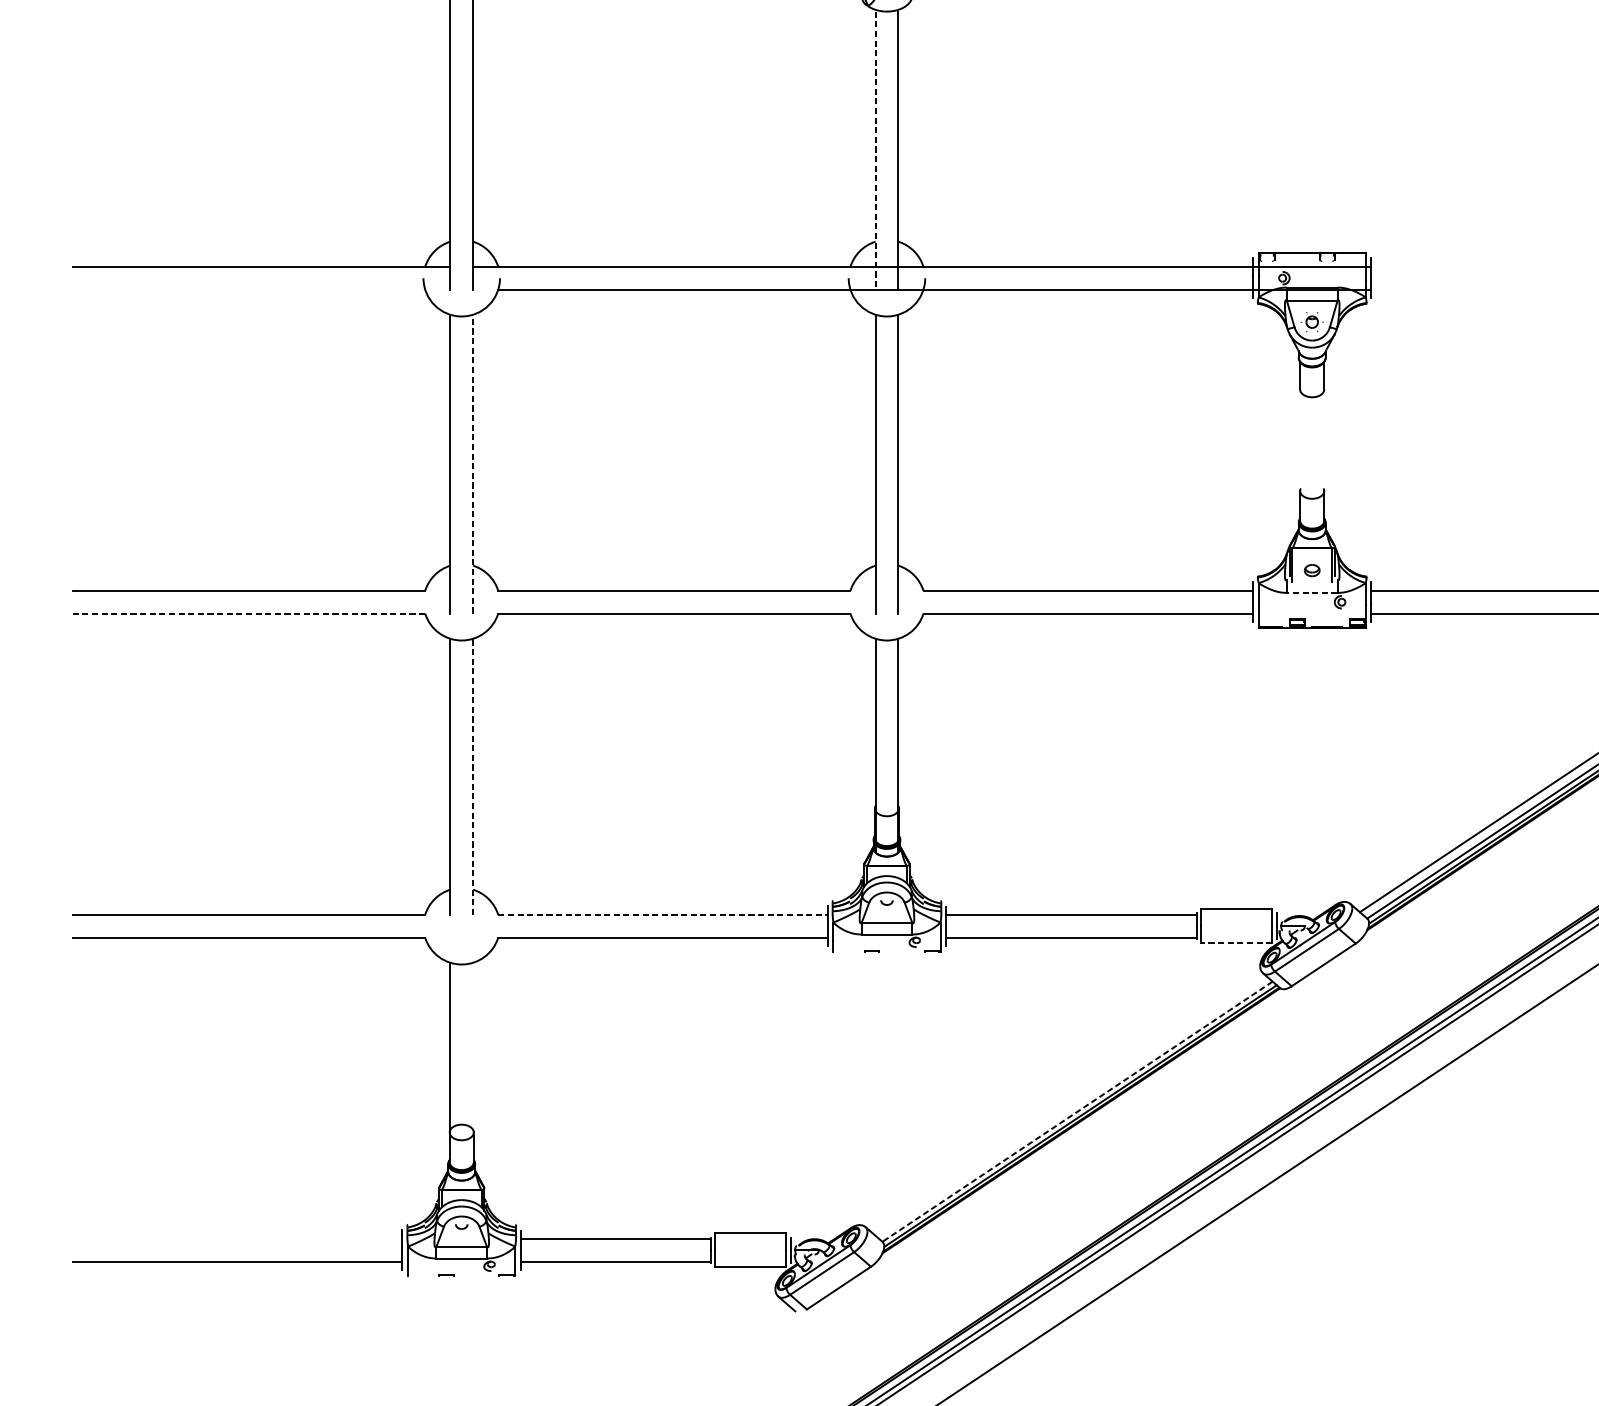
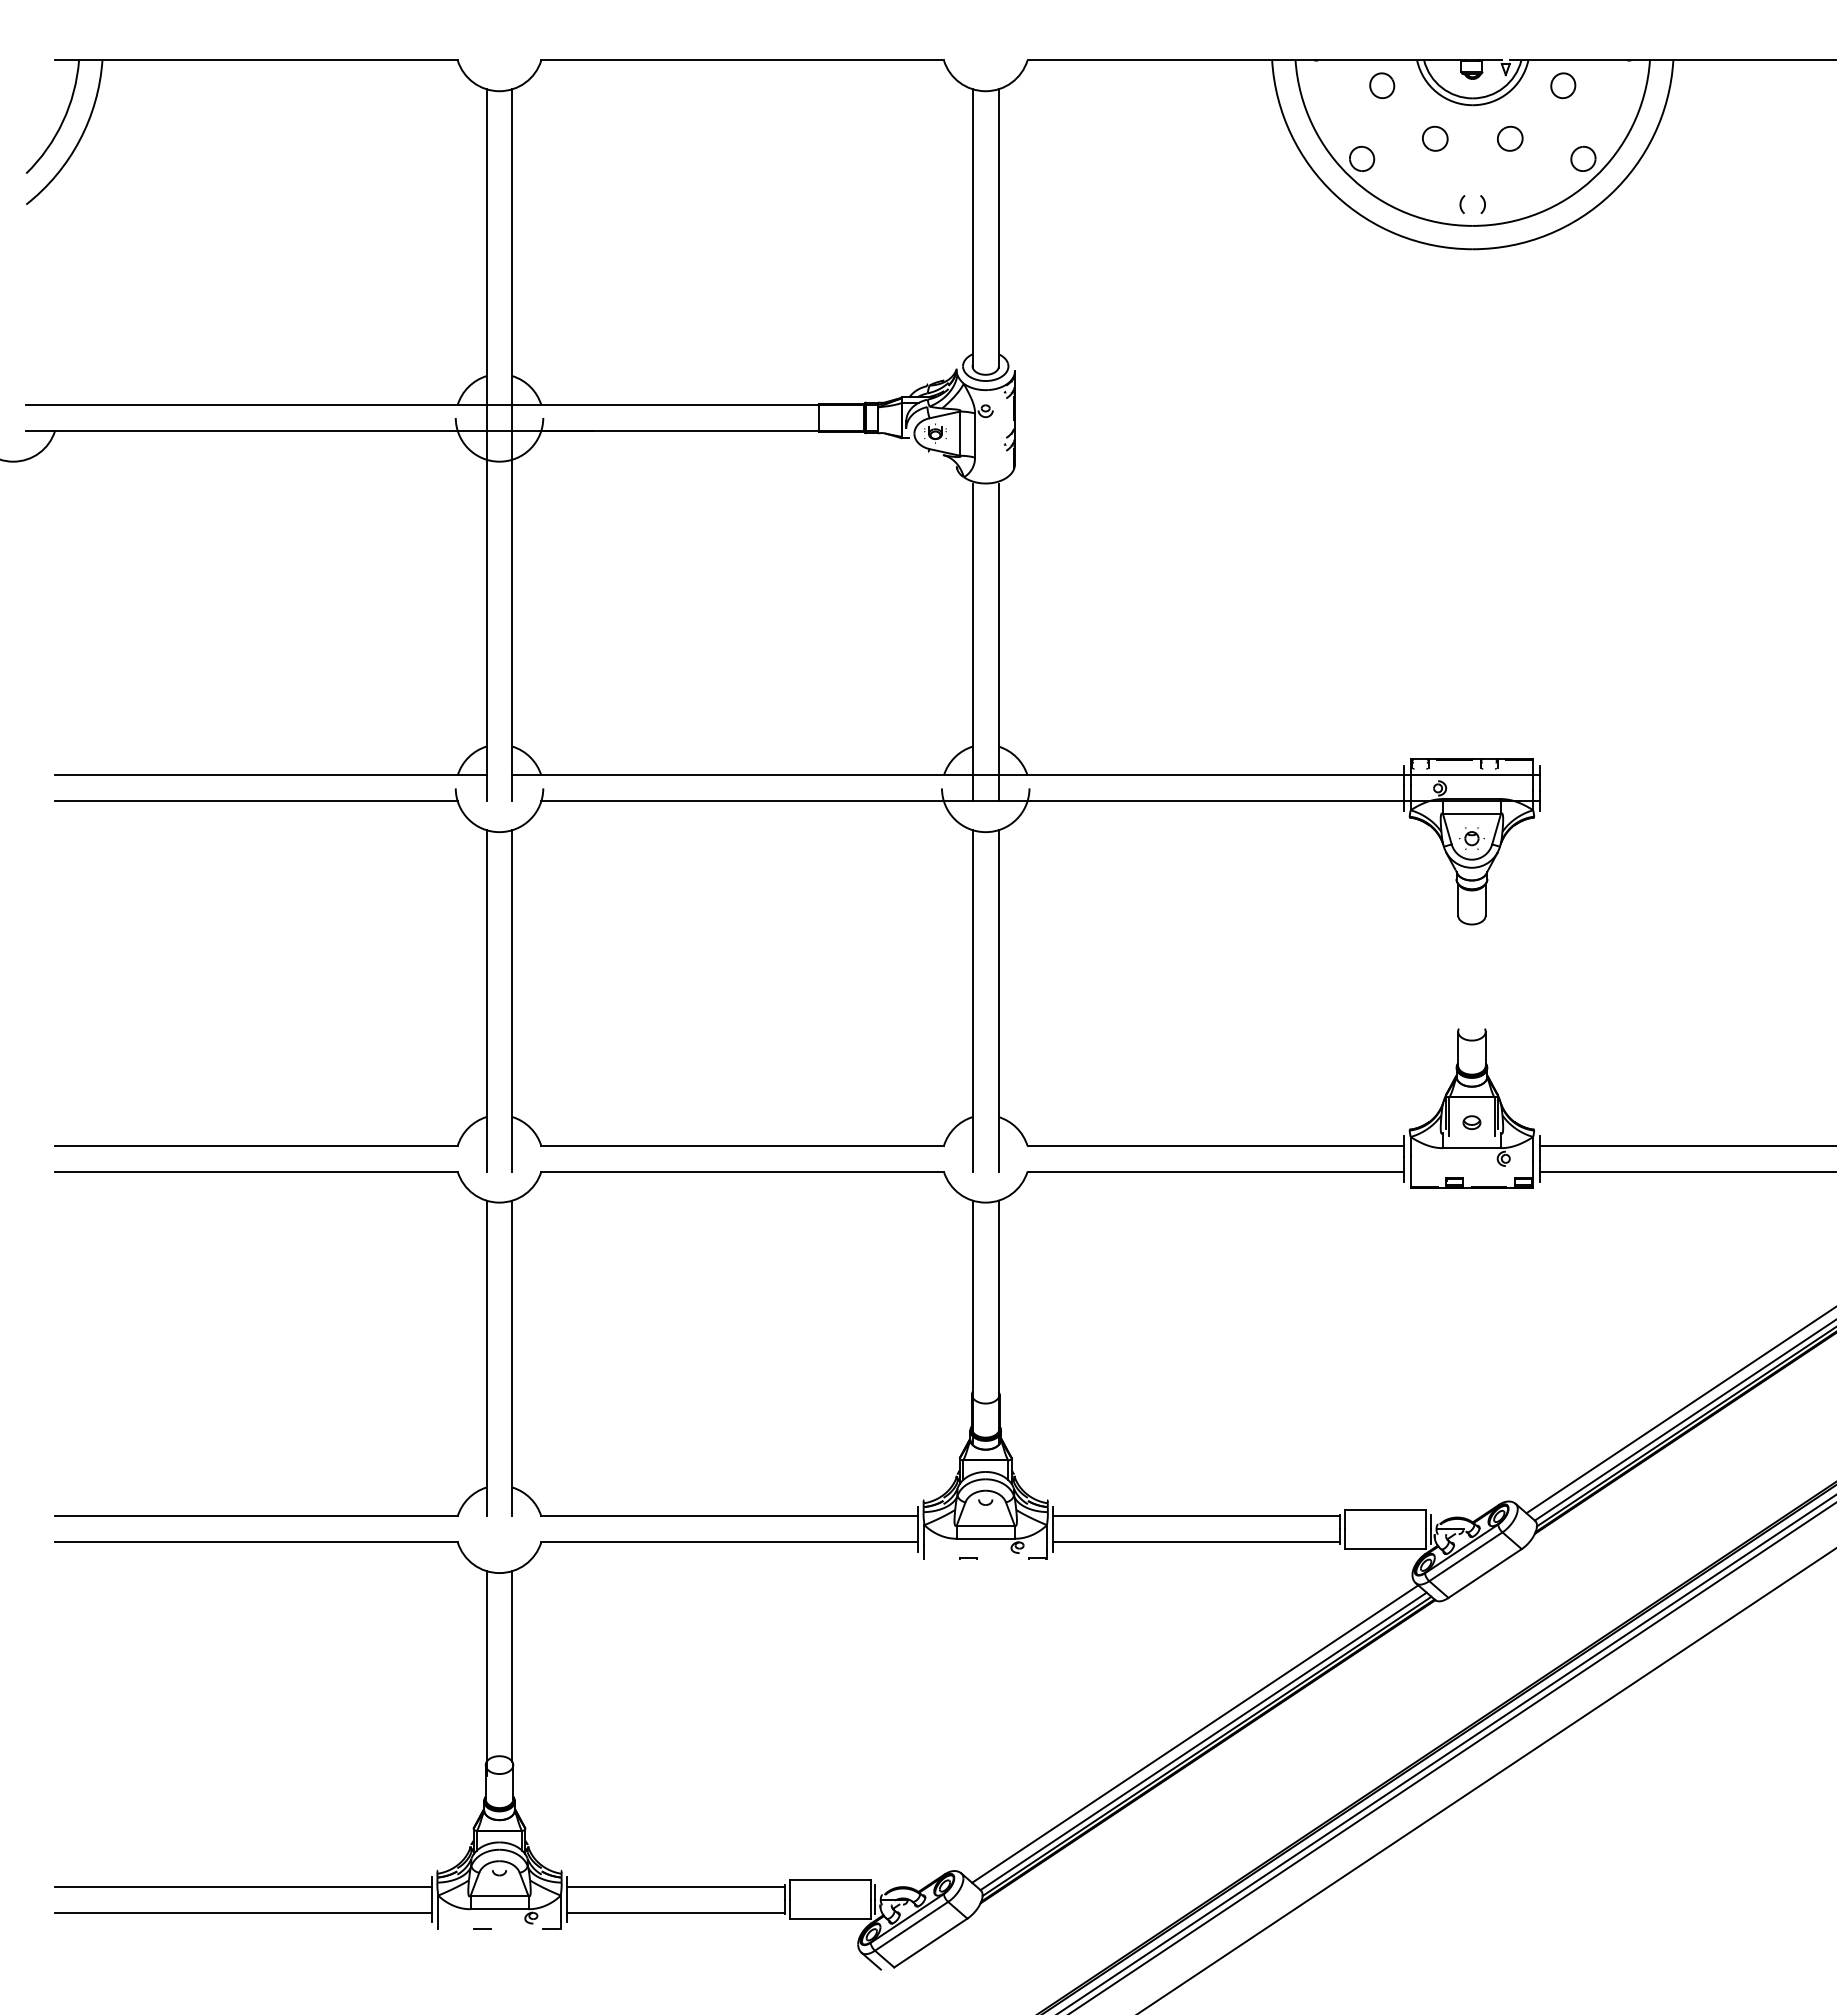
line: (875, 150) -> (972, 642), dashed -> solid
line: (249, 289) -> (256, 801), added
line: (473, 464) -> (512, 1001), dashed -> solid
line: (1311, 593) -> (1471, 1148), dashed -> solid
line: (248, 613) -> (255, 1171), dashed -> solid
line: (473, 776) -> (512, 1358), dashed -> solid
line: (663, 915) -> (730, 1516), dashed -> solid
line: (1236, 943) -> (1385, 1548), dashed -> solid
line: (473, 1046) -> (512, 1666), added
line: (1070, 1104) -> (1195, 1733), added
line: (1077, 1111) -> (1203, 1741), dashed -> solid
line: (237, 1238) -> (243, 1886), added

